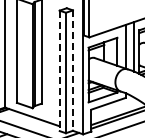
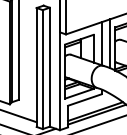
line: (59, 71) -> (36, 68), dashed -> solid
line: (72, 71) -> (49, 68), dashed -> solid

